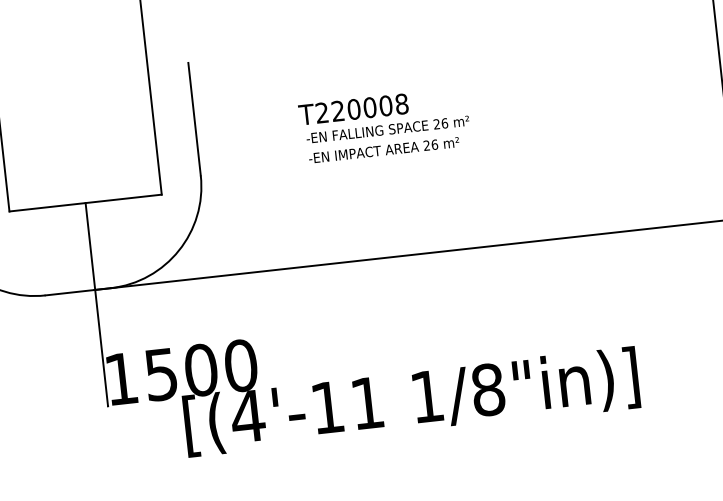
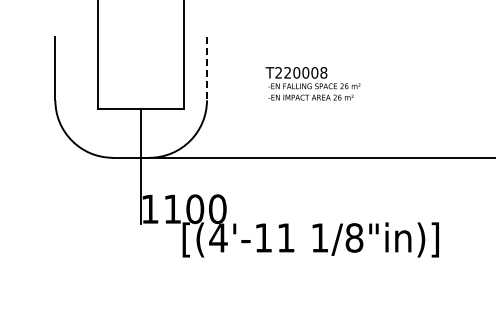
line: (193, 119) -> (206, 68), solid -> dashed
text: (161, 375) -> (172, 209), 1500 -> 1100

